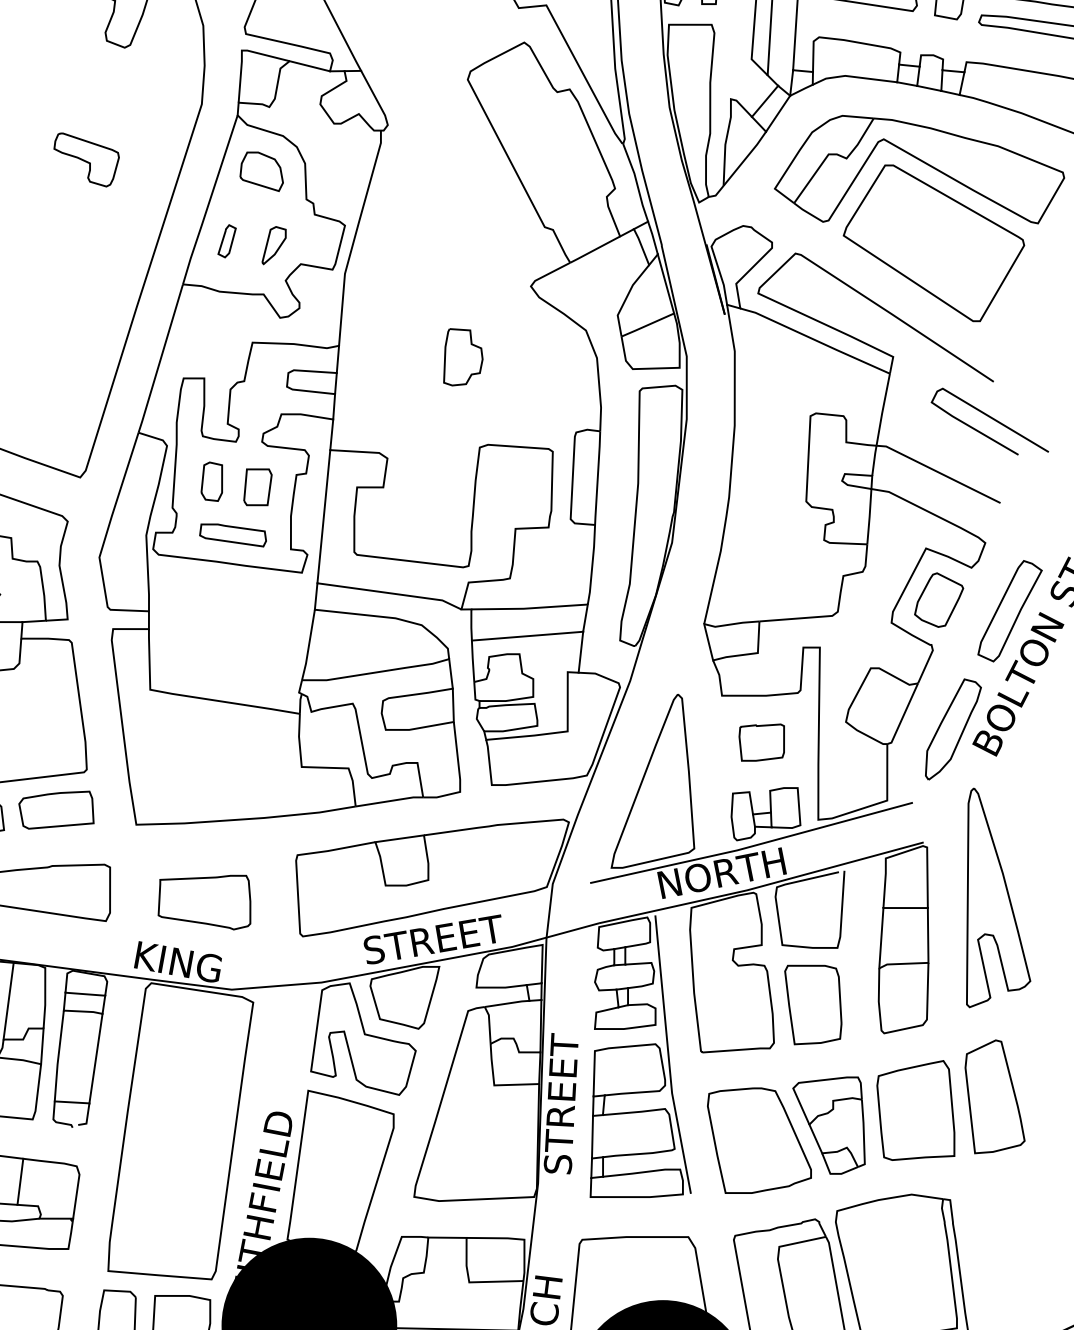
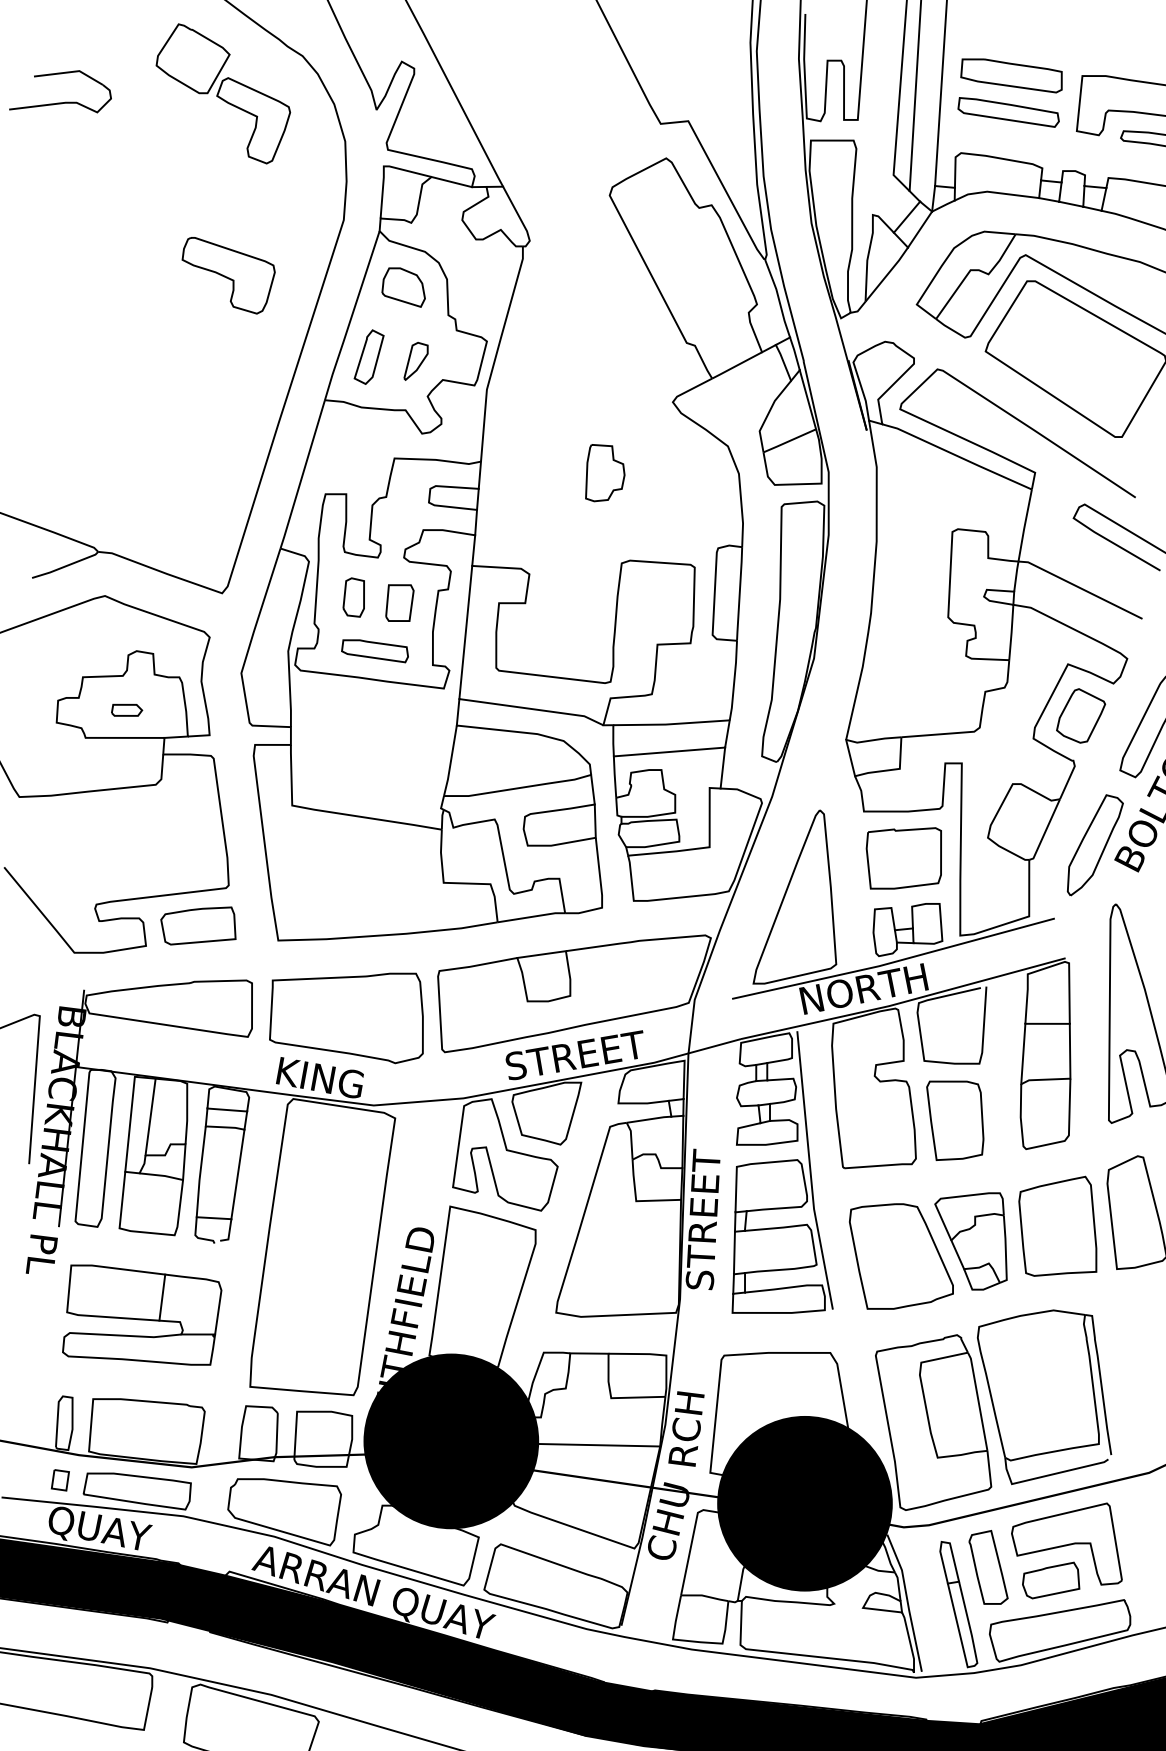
part: (86, 159) -> (228, 275), size x1.43
part: (226, 240) -> (368, 356), size x1.67
part: (761, 742) -> (903, 858), size x1.67
part: (204, 902) -> (346, 1018), size x1.67

